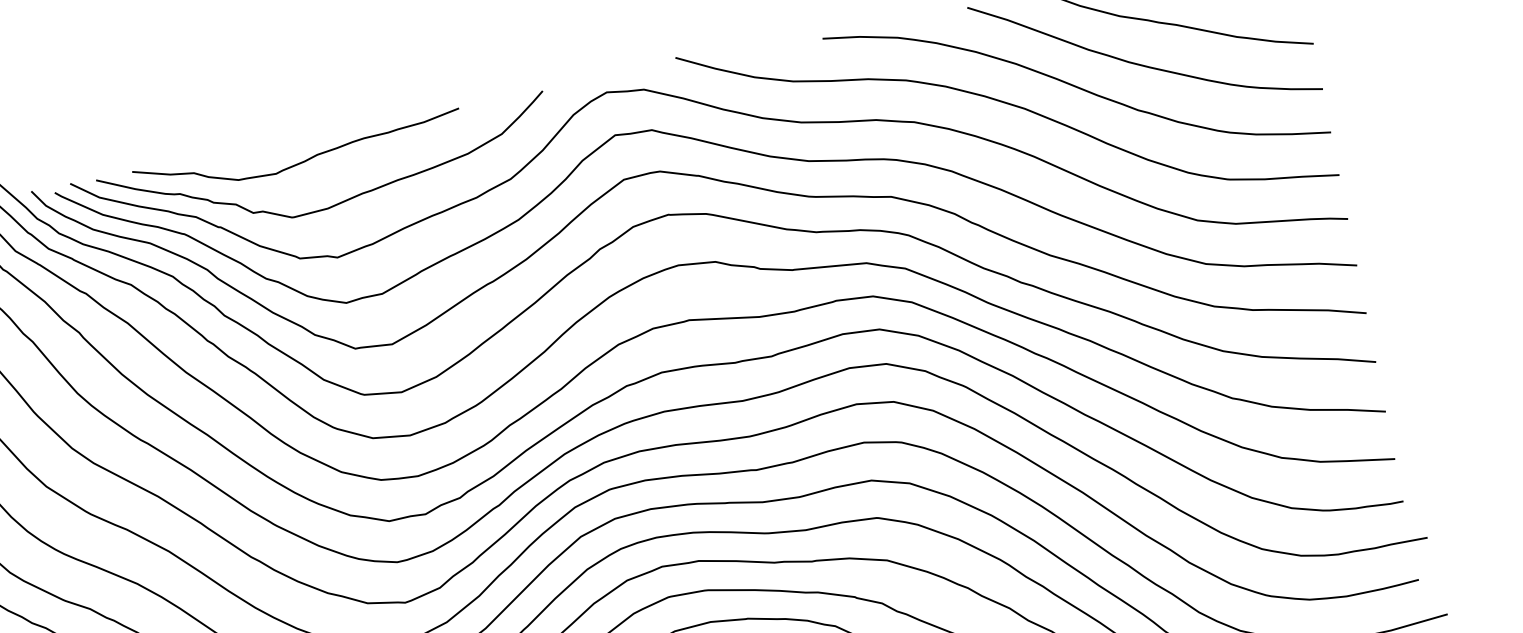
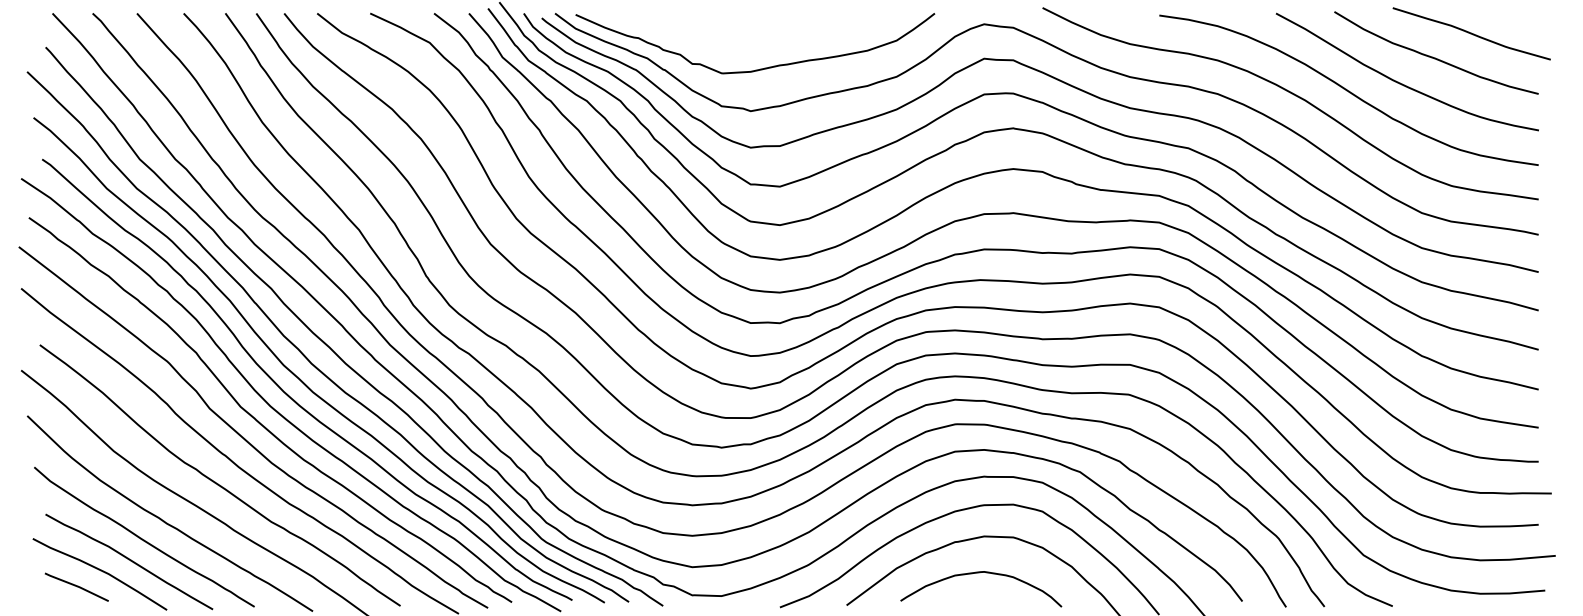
curve: (299, 162) -> (735, 31), removed

